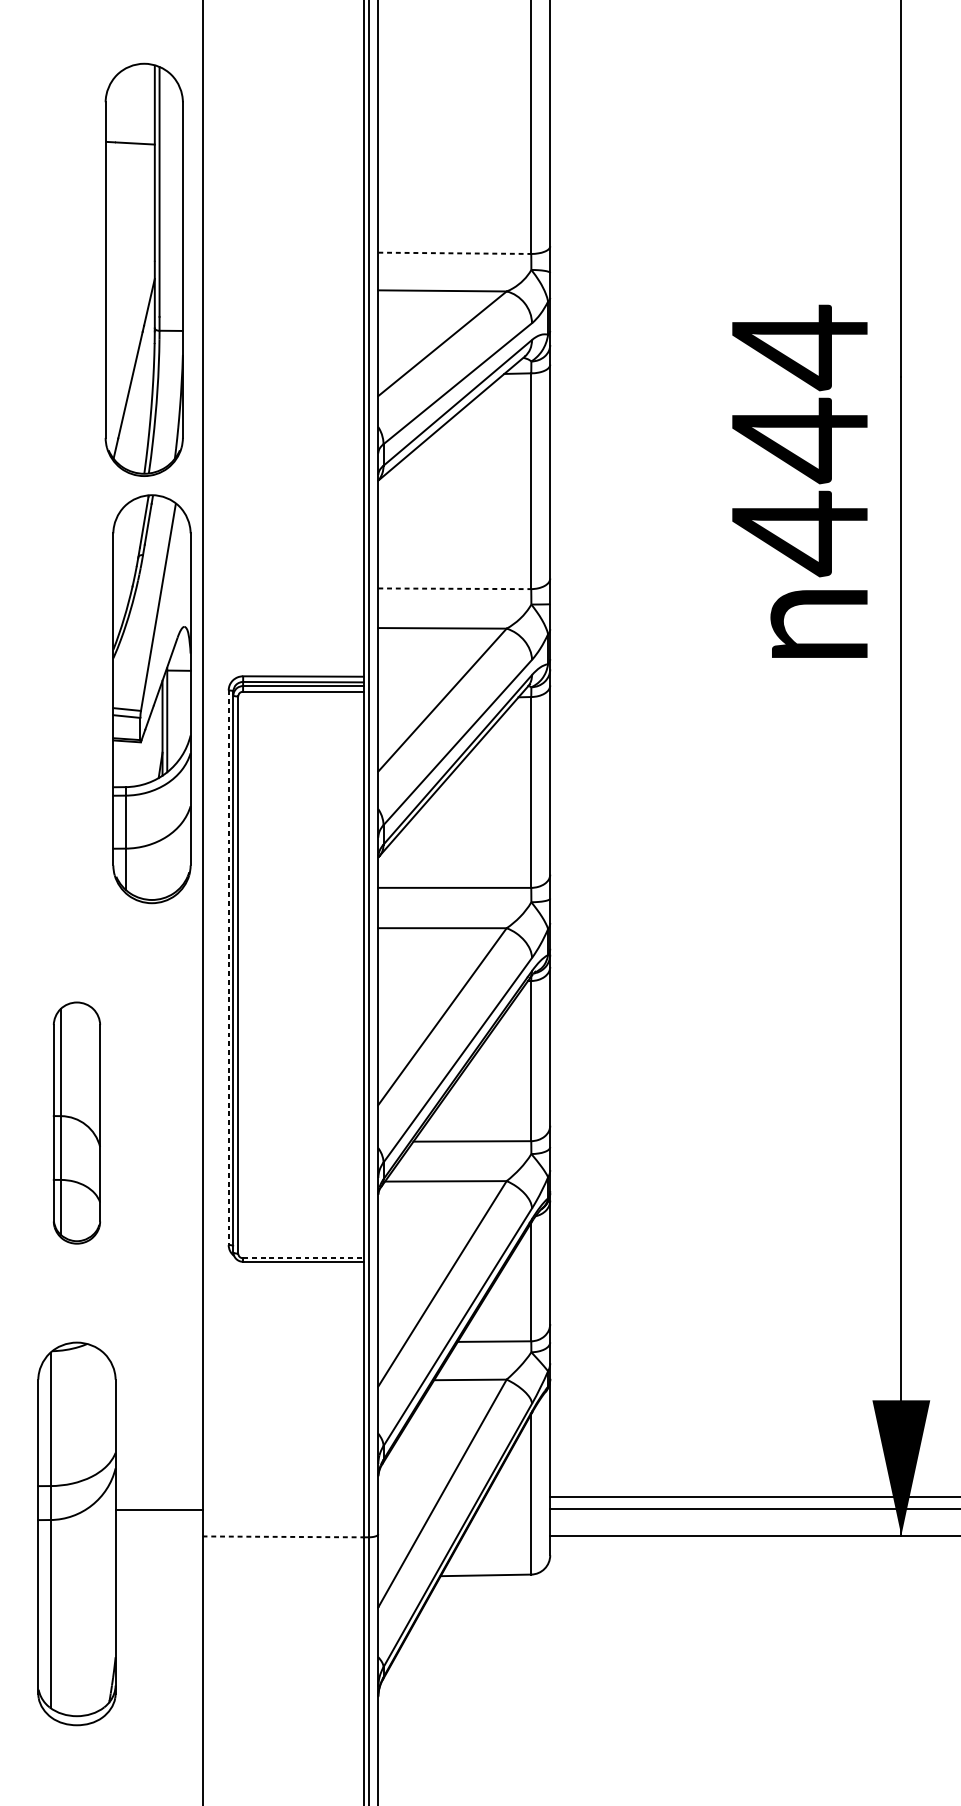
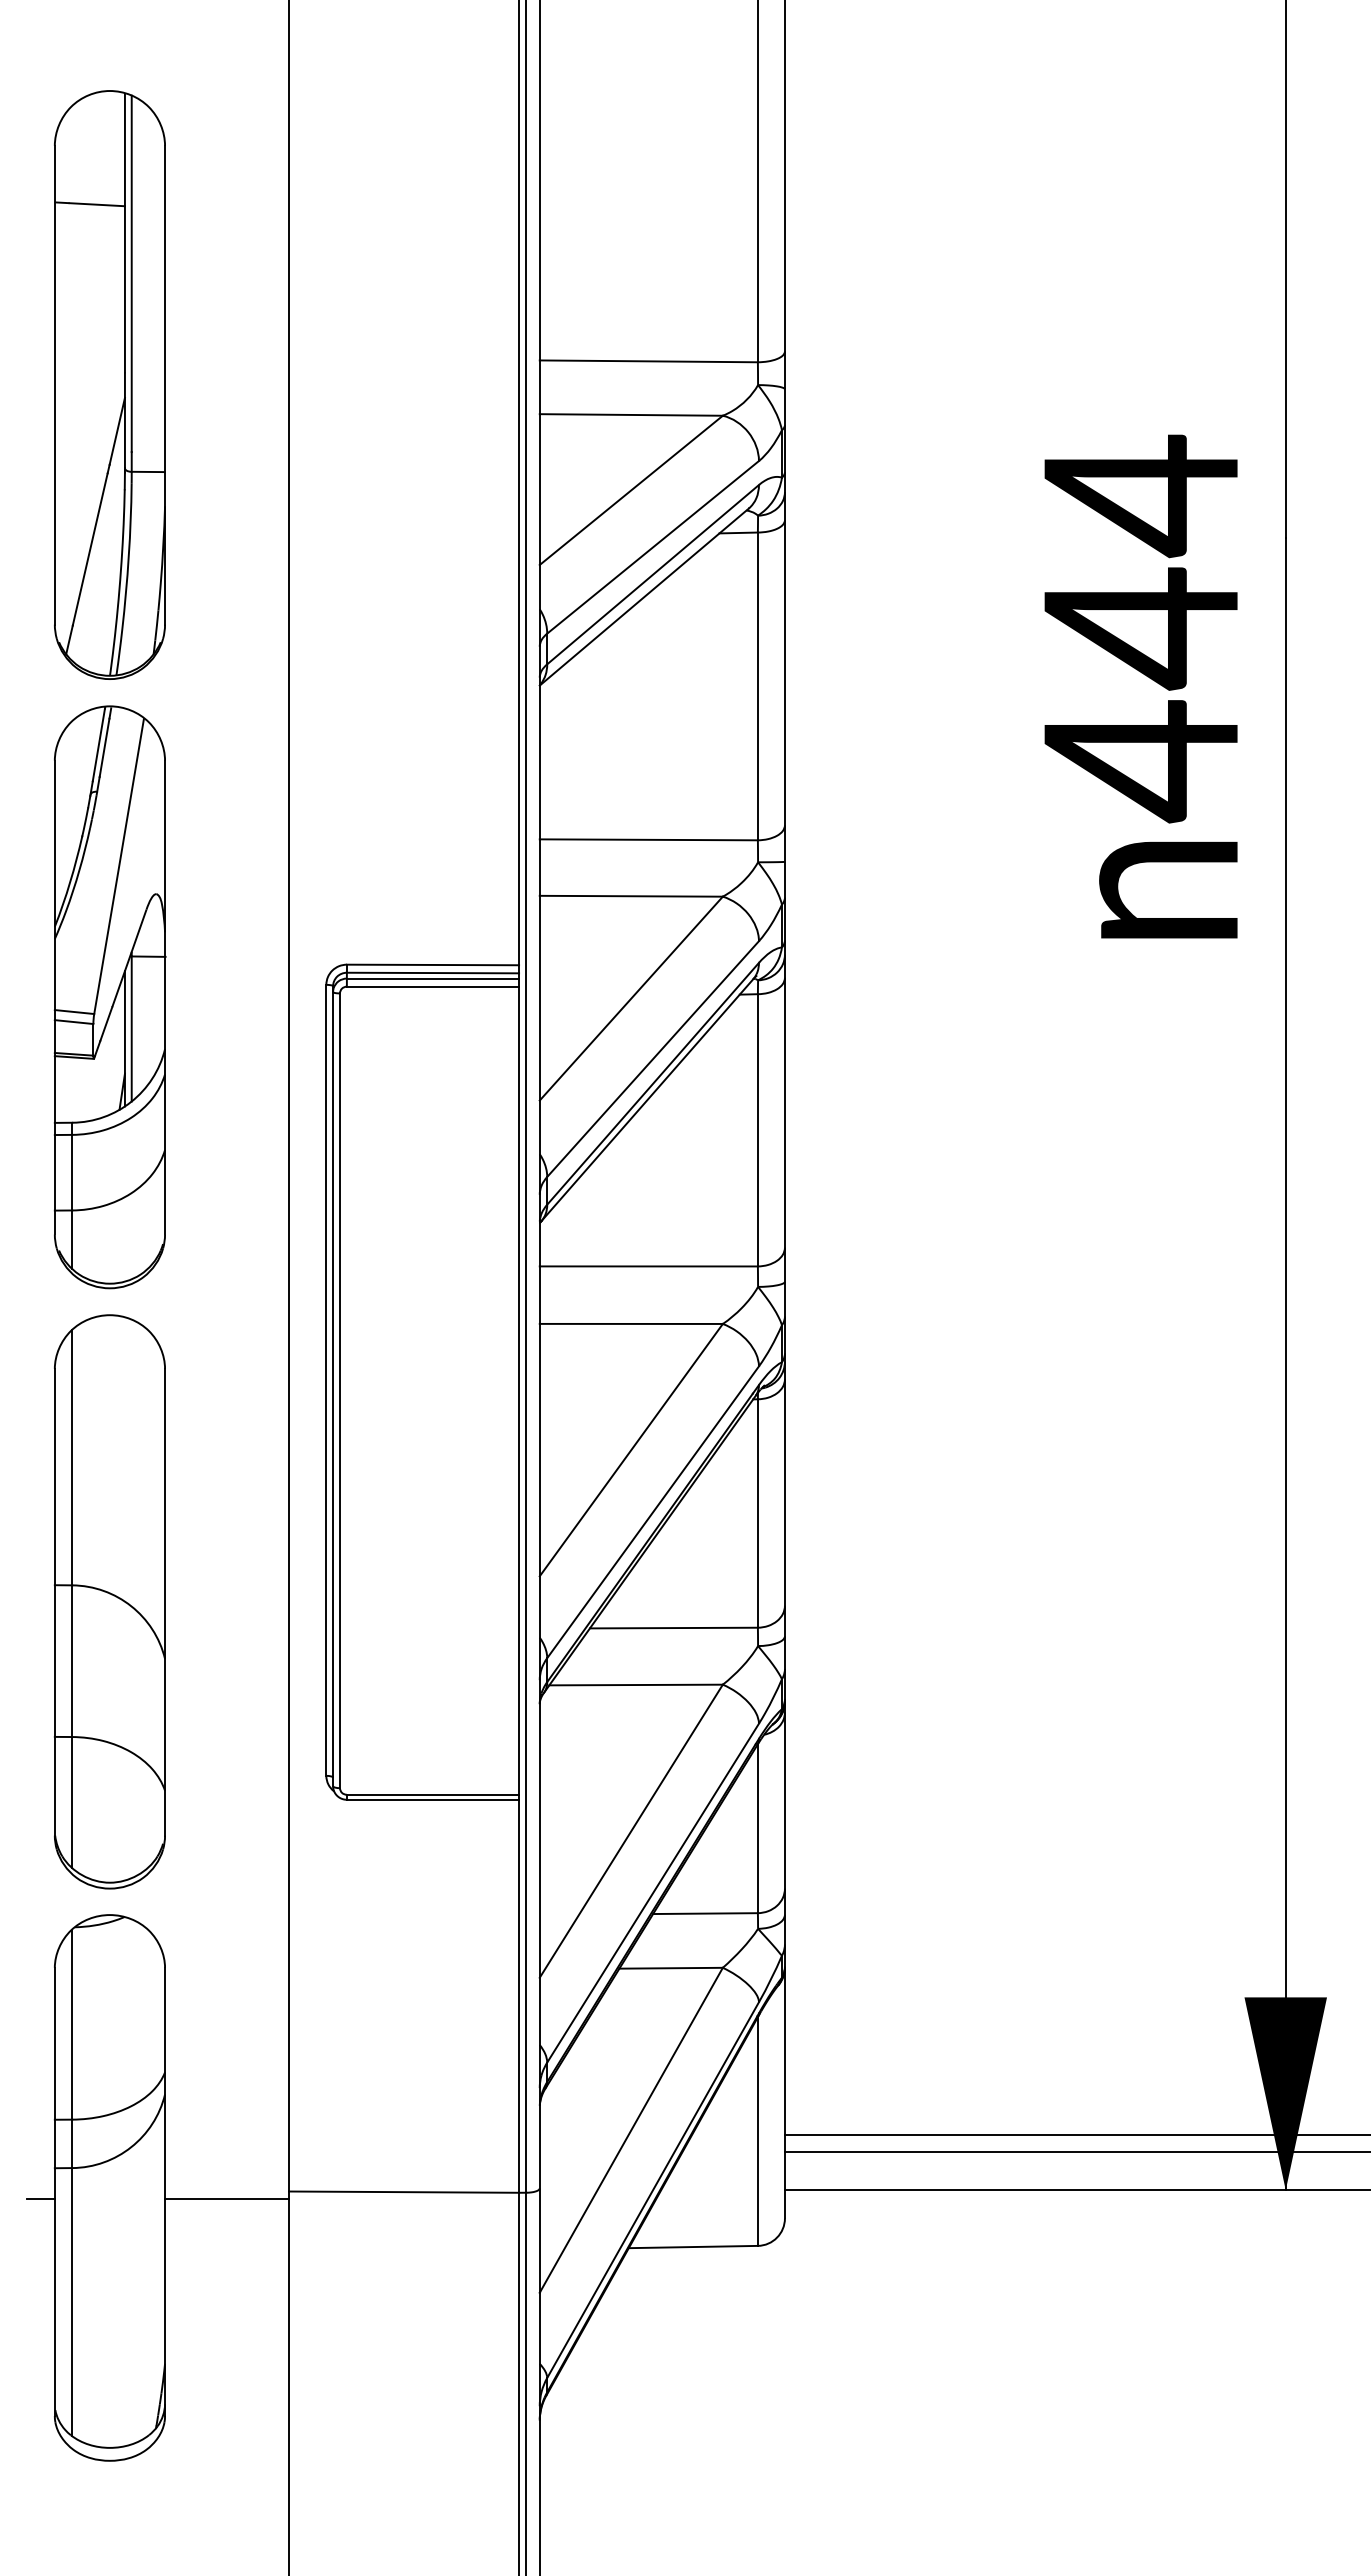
line: (455, 253) -> (649, 361), dashed -> solid
part: (143, 269) -> (109, 384), moved
line: (455, 588) -> (649, 839), dashed -> solid
part: (151, 699) -> (109, 997), moved
line: (228, 967) -> (326, 1380), dashed -> solid
part: (76, 1122) -> (109, 1601), size x1.67
line: (303, 1258) -> (433, 1794), dashed -> solid
line: (159, 1509) -> (227, 2199), moved
line: (283, 1537) -> (404, 2192), dashed -> solid
line: (28, 1542) -> (40, 2199), added

